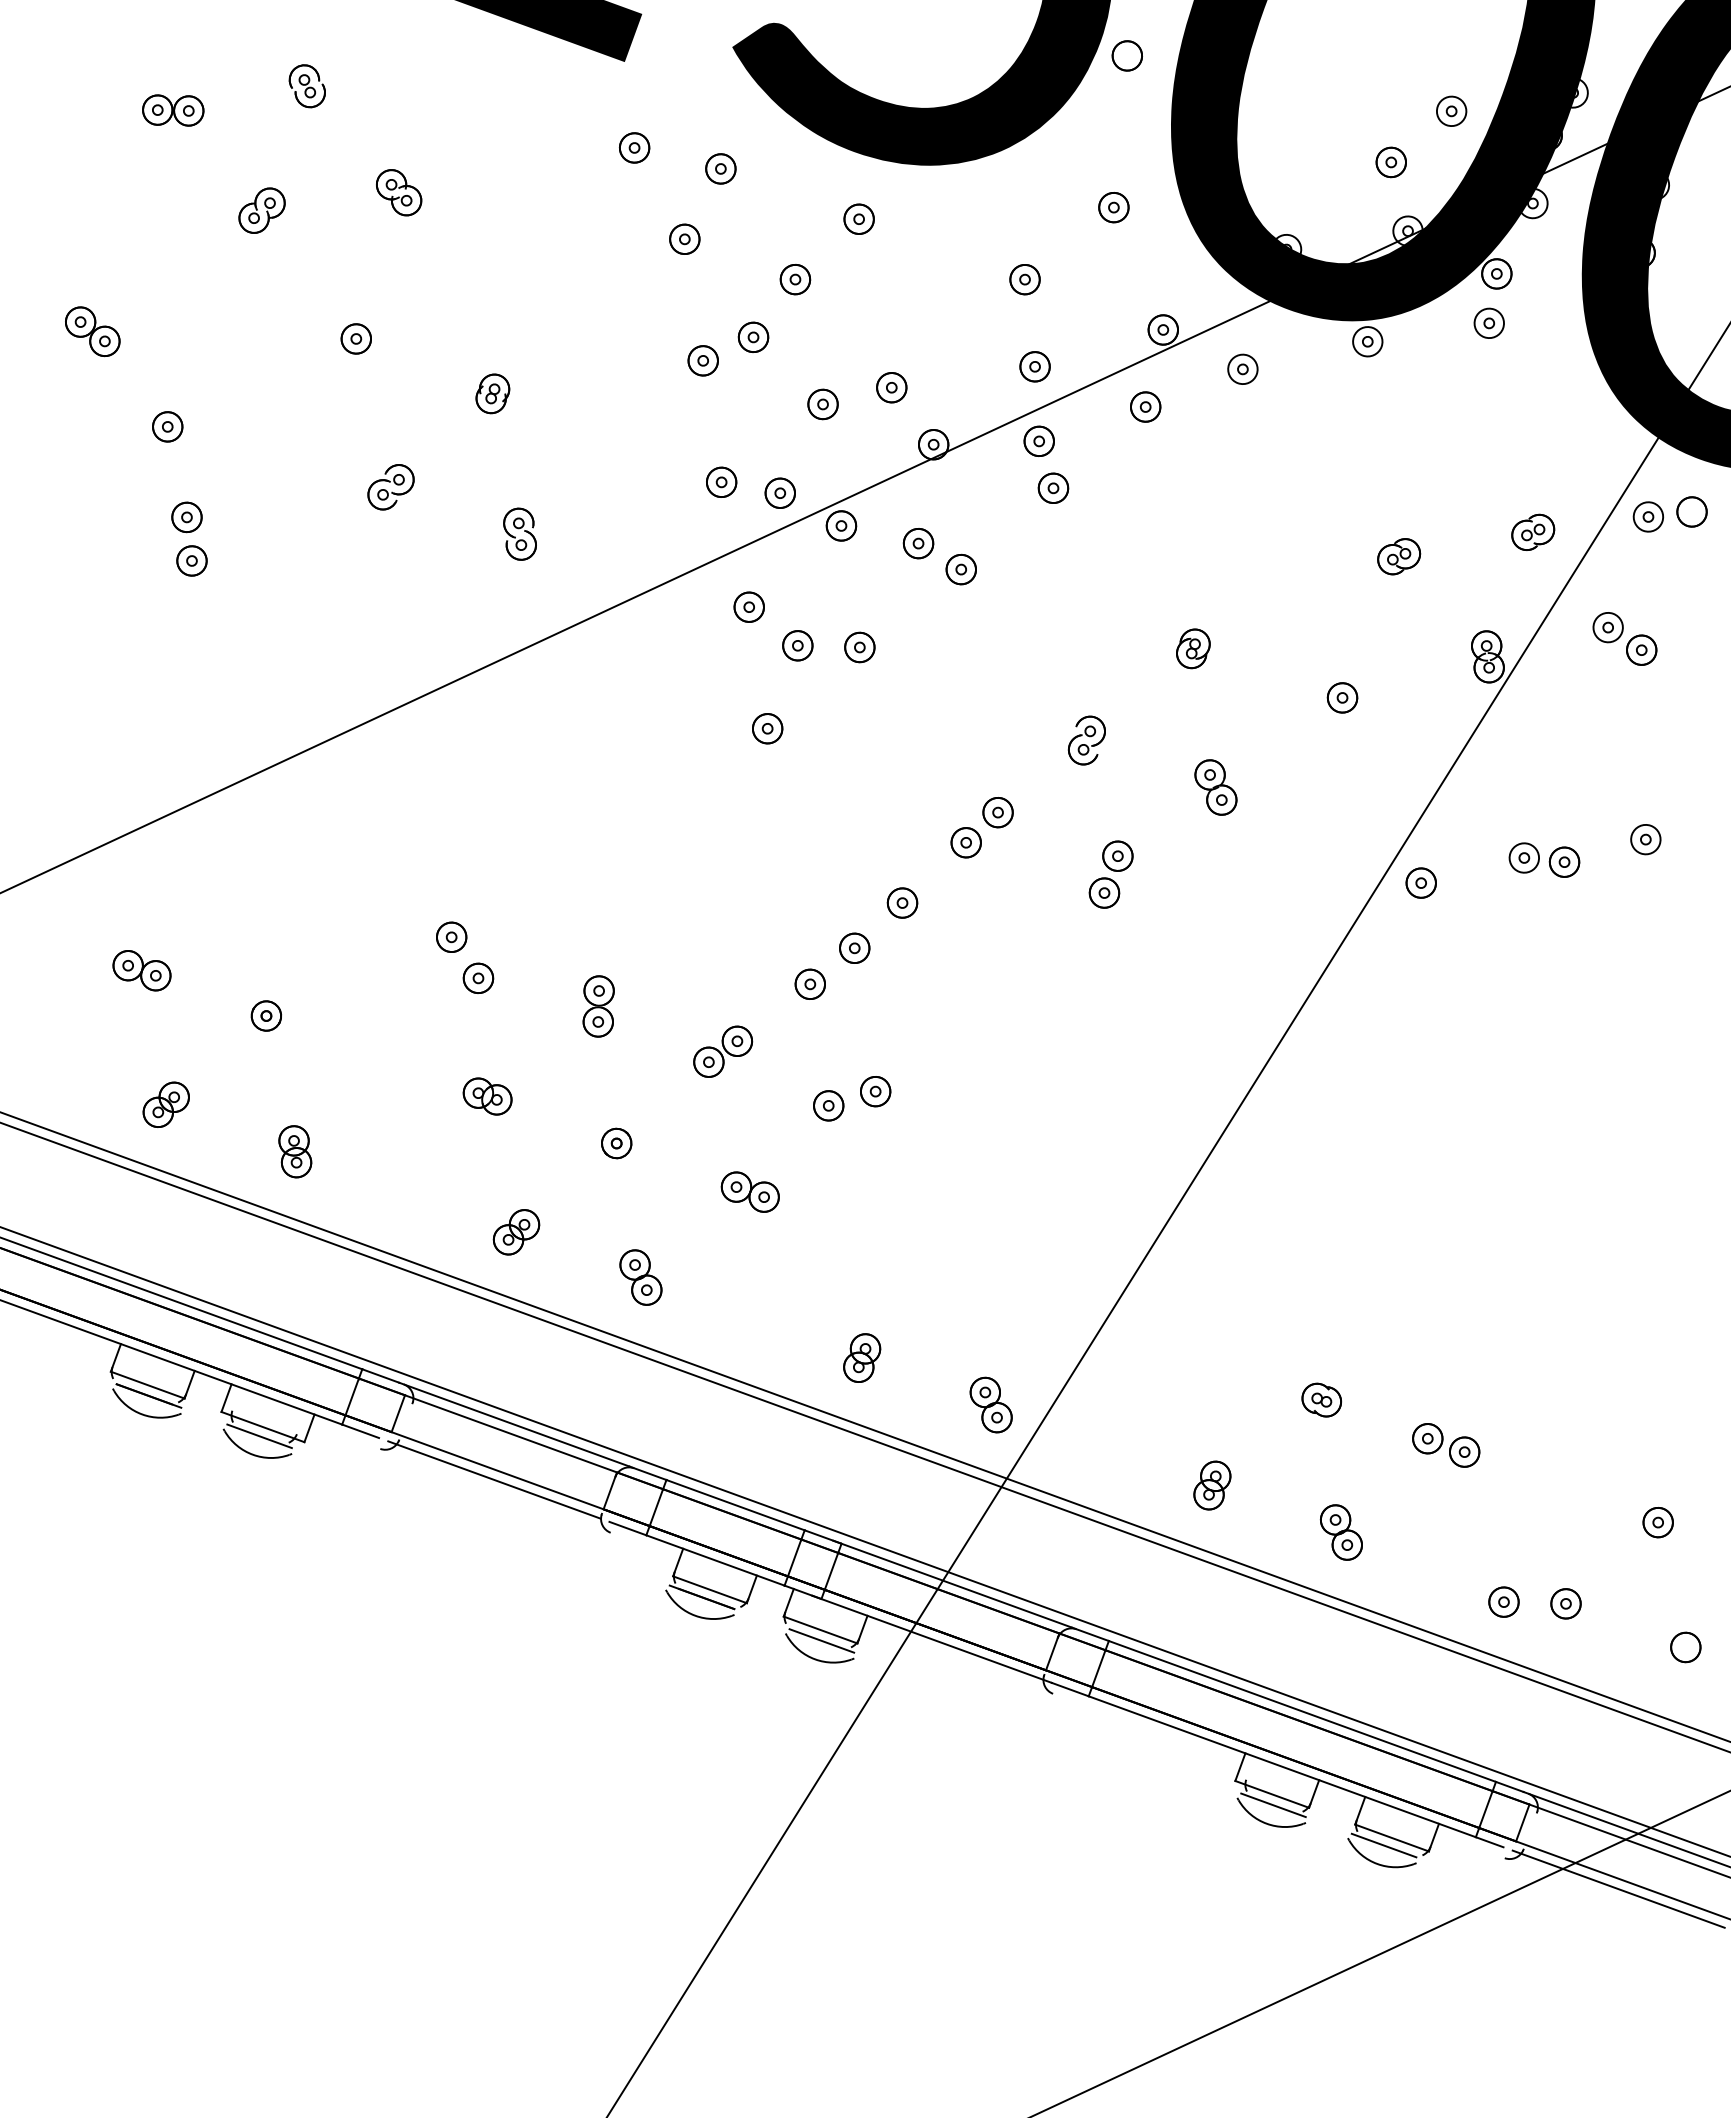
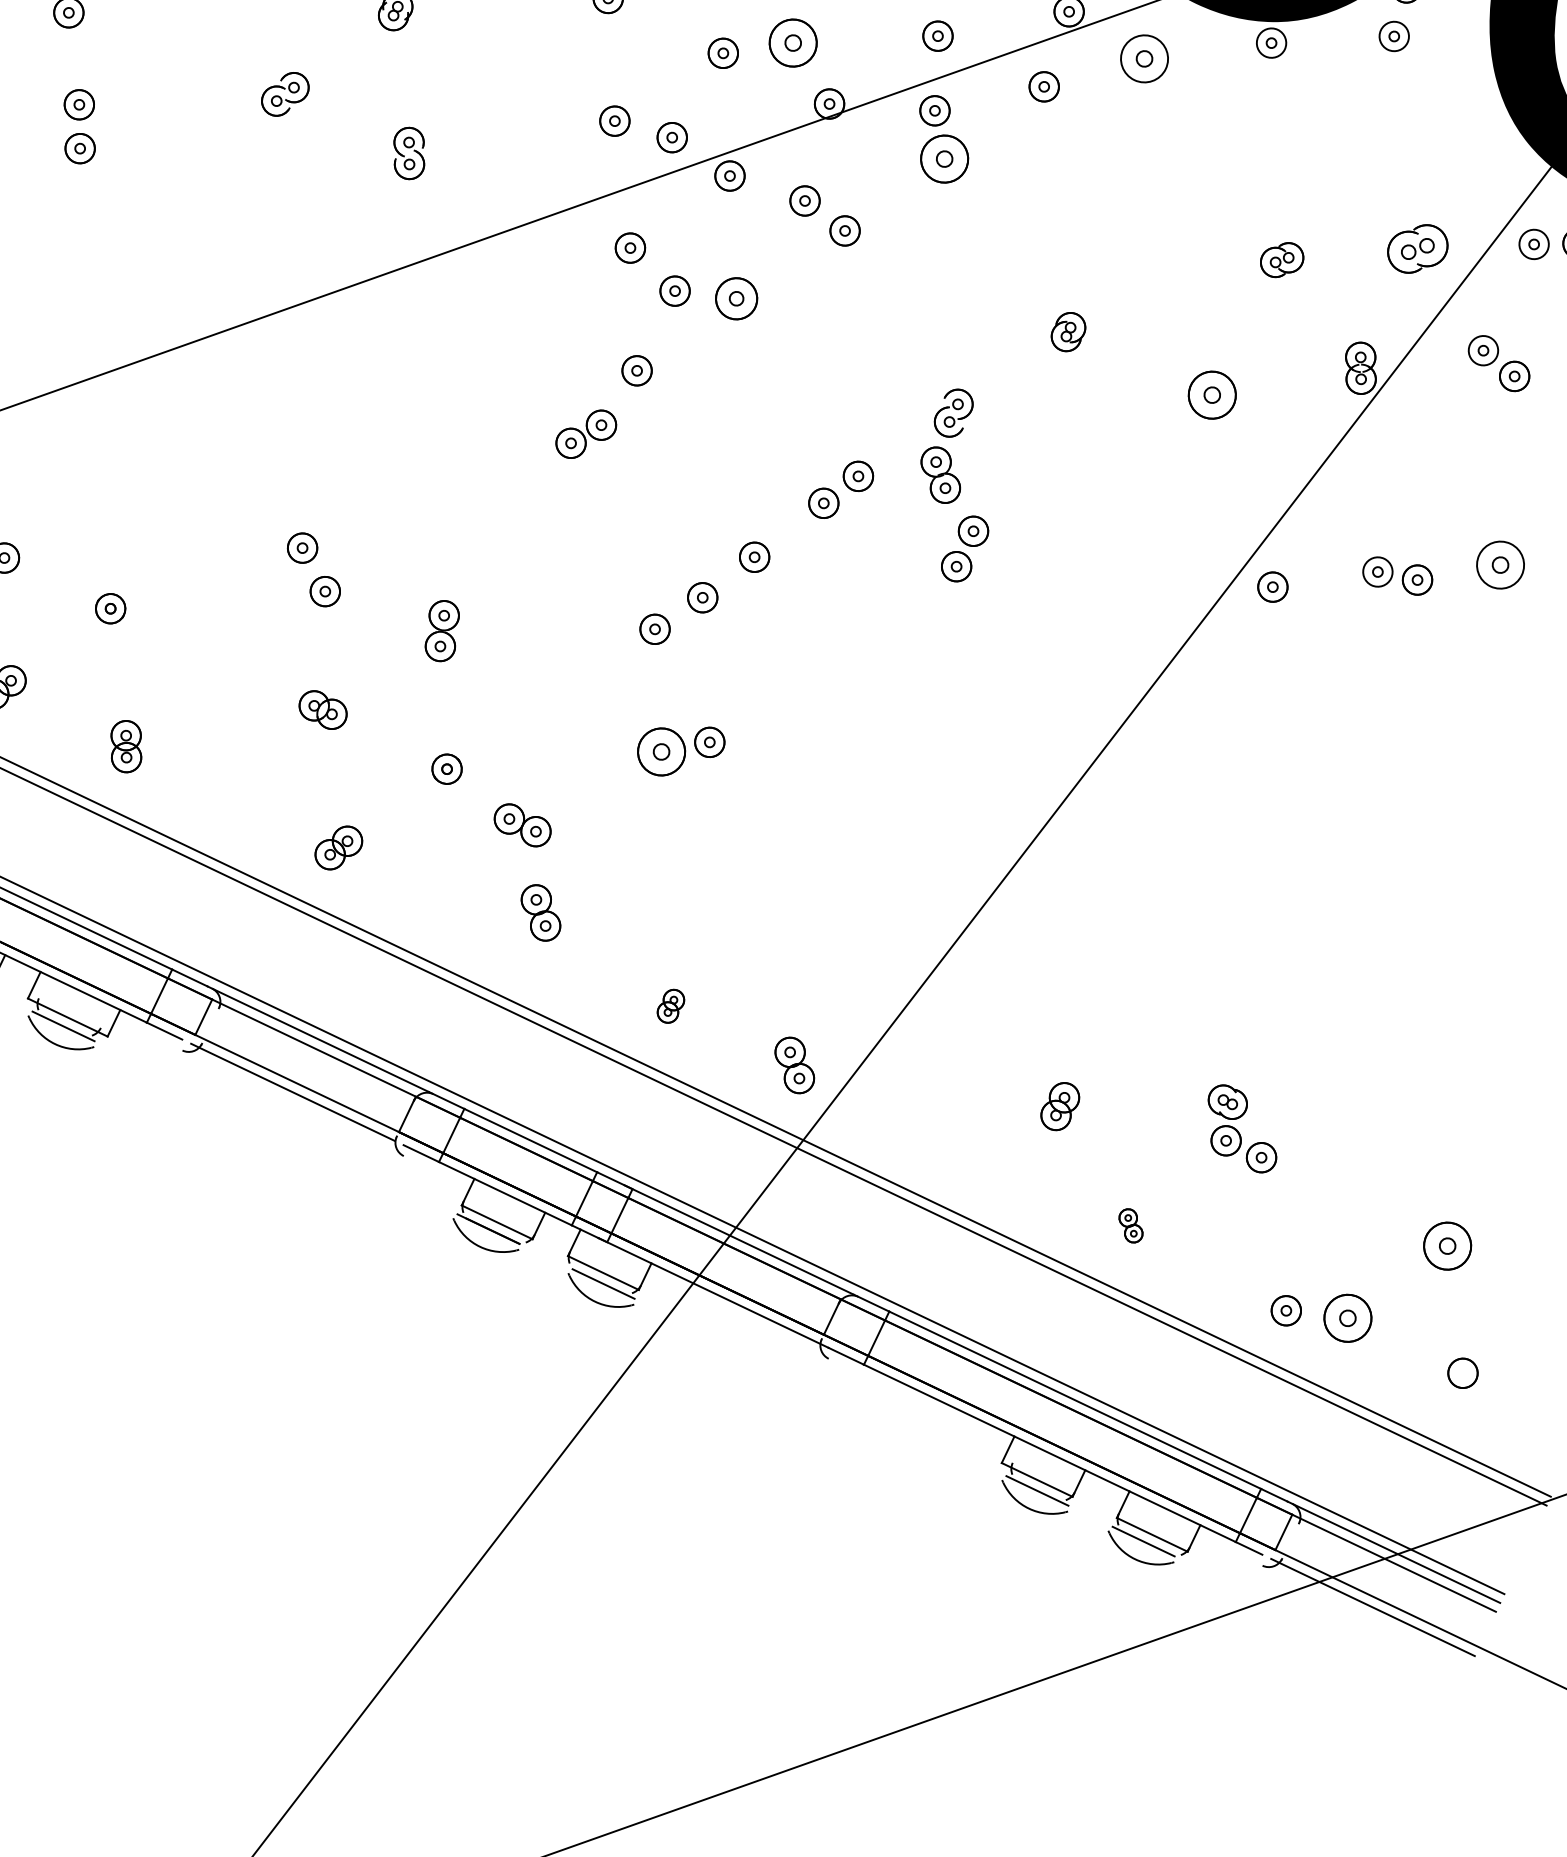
part: (1242, 368) -> (1144, 57), size x1.6
part: (891, 387) -> (793, 43), size x1.6
part: (1053, 487) -> (944, 158), size x1.6
part: (1533, 531) -> (1418, 247), size x1.4
part: (859, 647) -> (736, 298), size x1.4
part: (1342, 697) -> (1212, 394), size x1.6
part: (1215, 787) -> (940, 475), moved
part: (1645, 839) -> (1500, 565), size x1.6
part: (723, 1051) -> (586, 434), moved
part: (828, 1105) -> (661, 751), size x1.6
part: (749, 1191) -> (521, 824), moved
part: (640, 1277) -> (540, 912), moved
part: (862, 1357) -> (671, 1005), size x0.7
part: (1321, 1399) -> (1227, 1101), moved
part: (1212, 1485) -> (1060, 1106), moved
part: (1657, 1522) -> (1446, 1246), size x1.6
part: (1340, 1532) -> (1130, 1225), size x0.6
part: (1565, 1603) -> (1347, 1318), size x1.6

